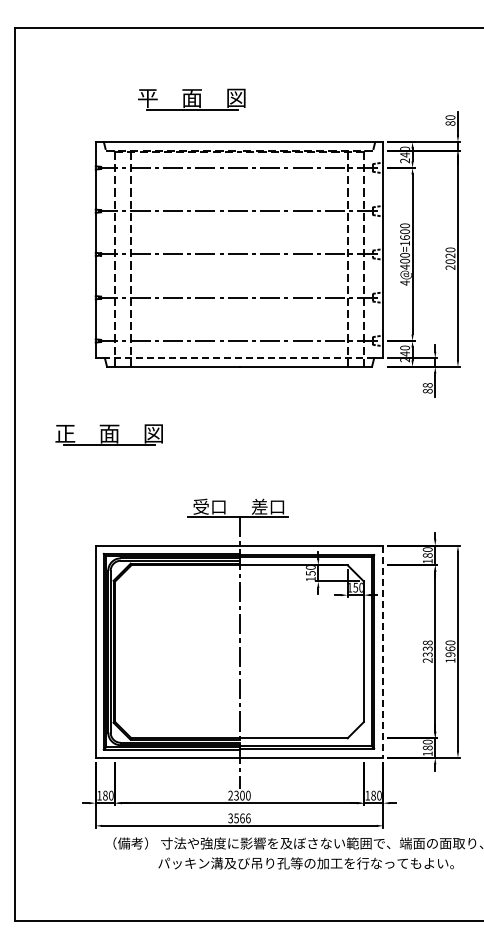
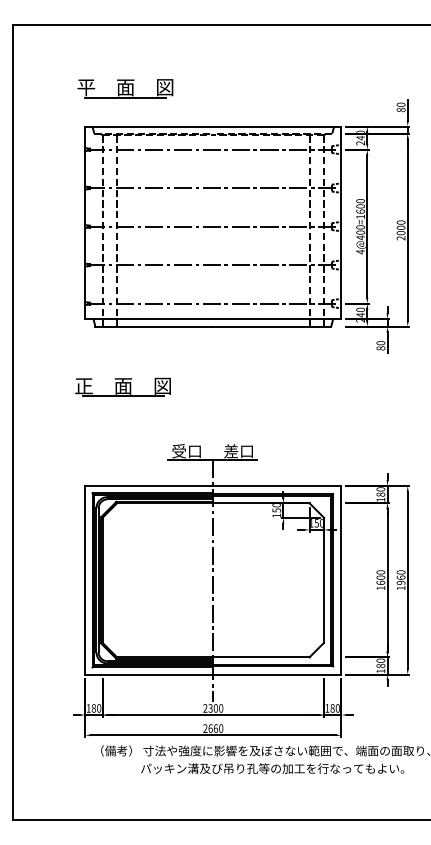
part: (191, 99) -> (125, 88), moved
text: (450, 255) -> (401, 227), 2020 -> 2000
line: (238, 358) -> (212, 319), dashed -> solid
text: (428, 385) -> (381, 343), 88 -> 80
part: (108, 434) -> (122, 386), moved
line: (383, 651) -> (341, 580), dashed -> solid
text: (427, 651) -> (380, 580), 2338 -> 1600
text: (239, 818) -> (213, 728), 3566 -> 2660

